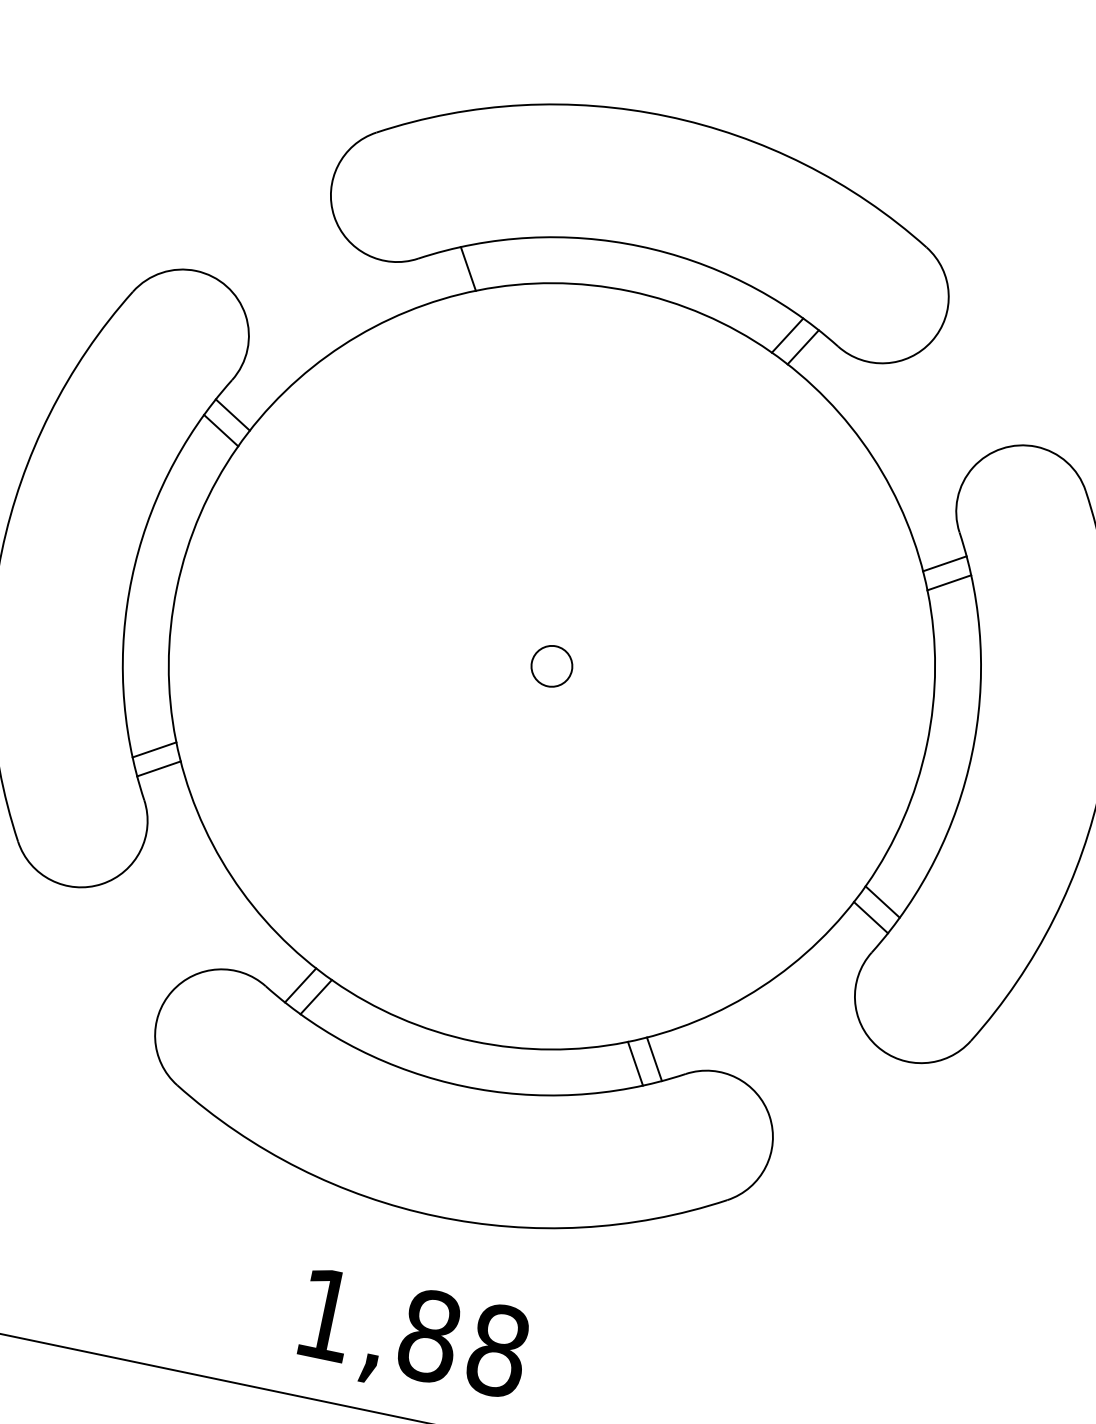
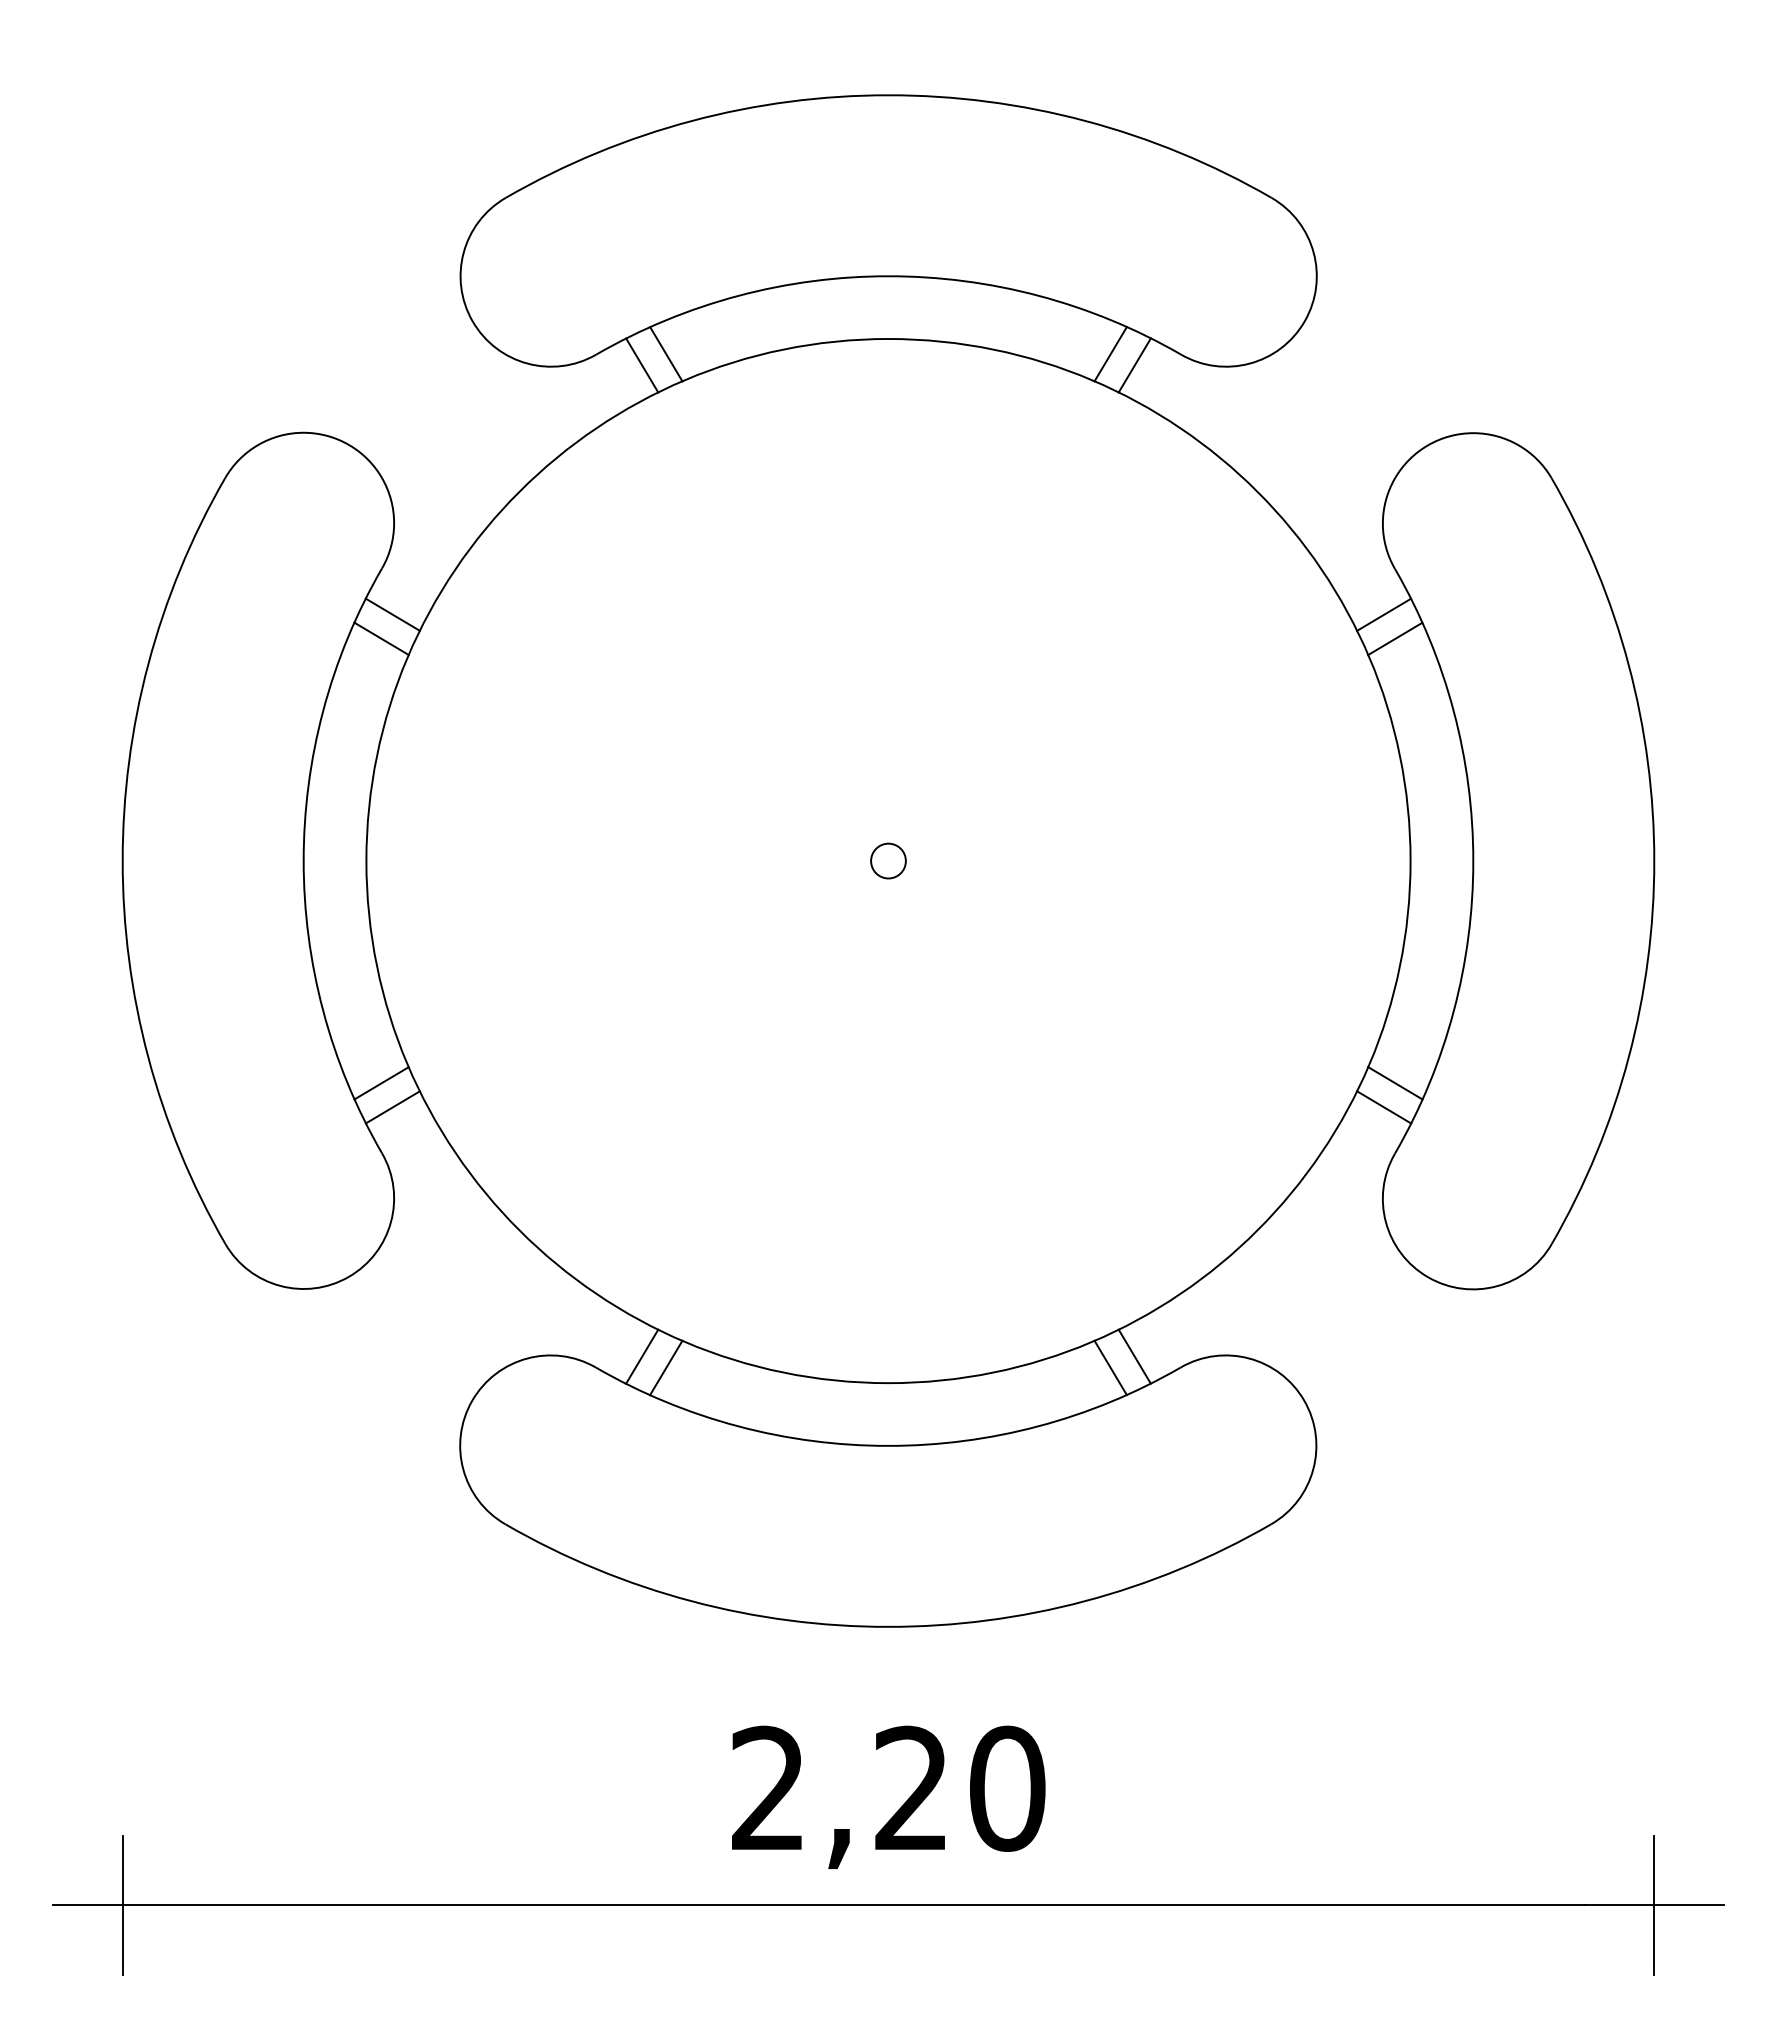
line: (449, 273) -> (642, 365), added
circle: (552, 665) -> (888, 860), size x0.62
text: (412, 1332) -> (888, 1788), 1,88 -> 2,20

